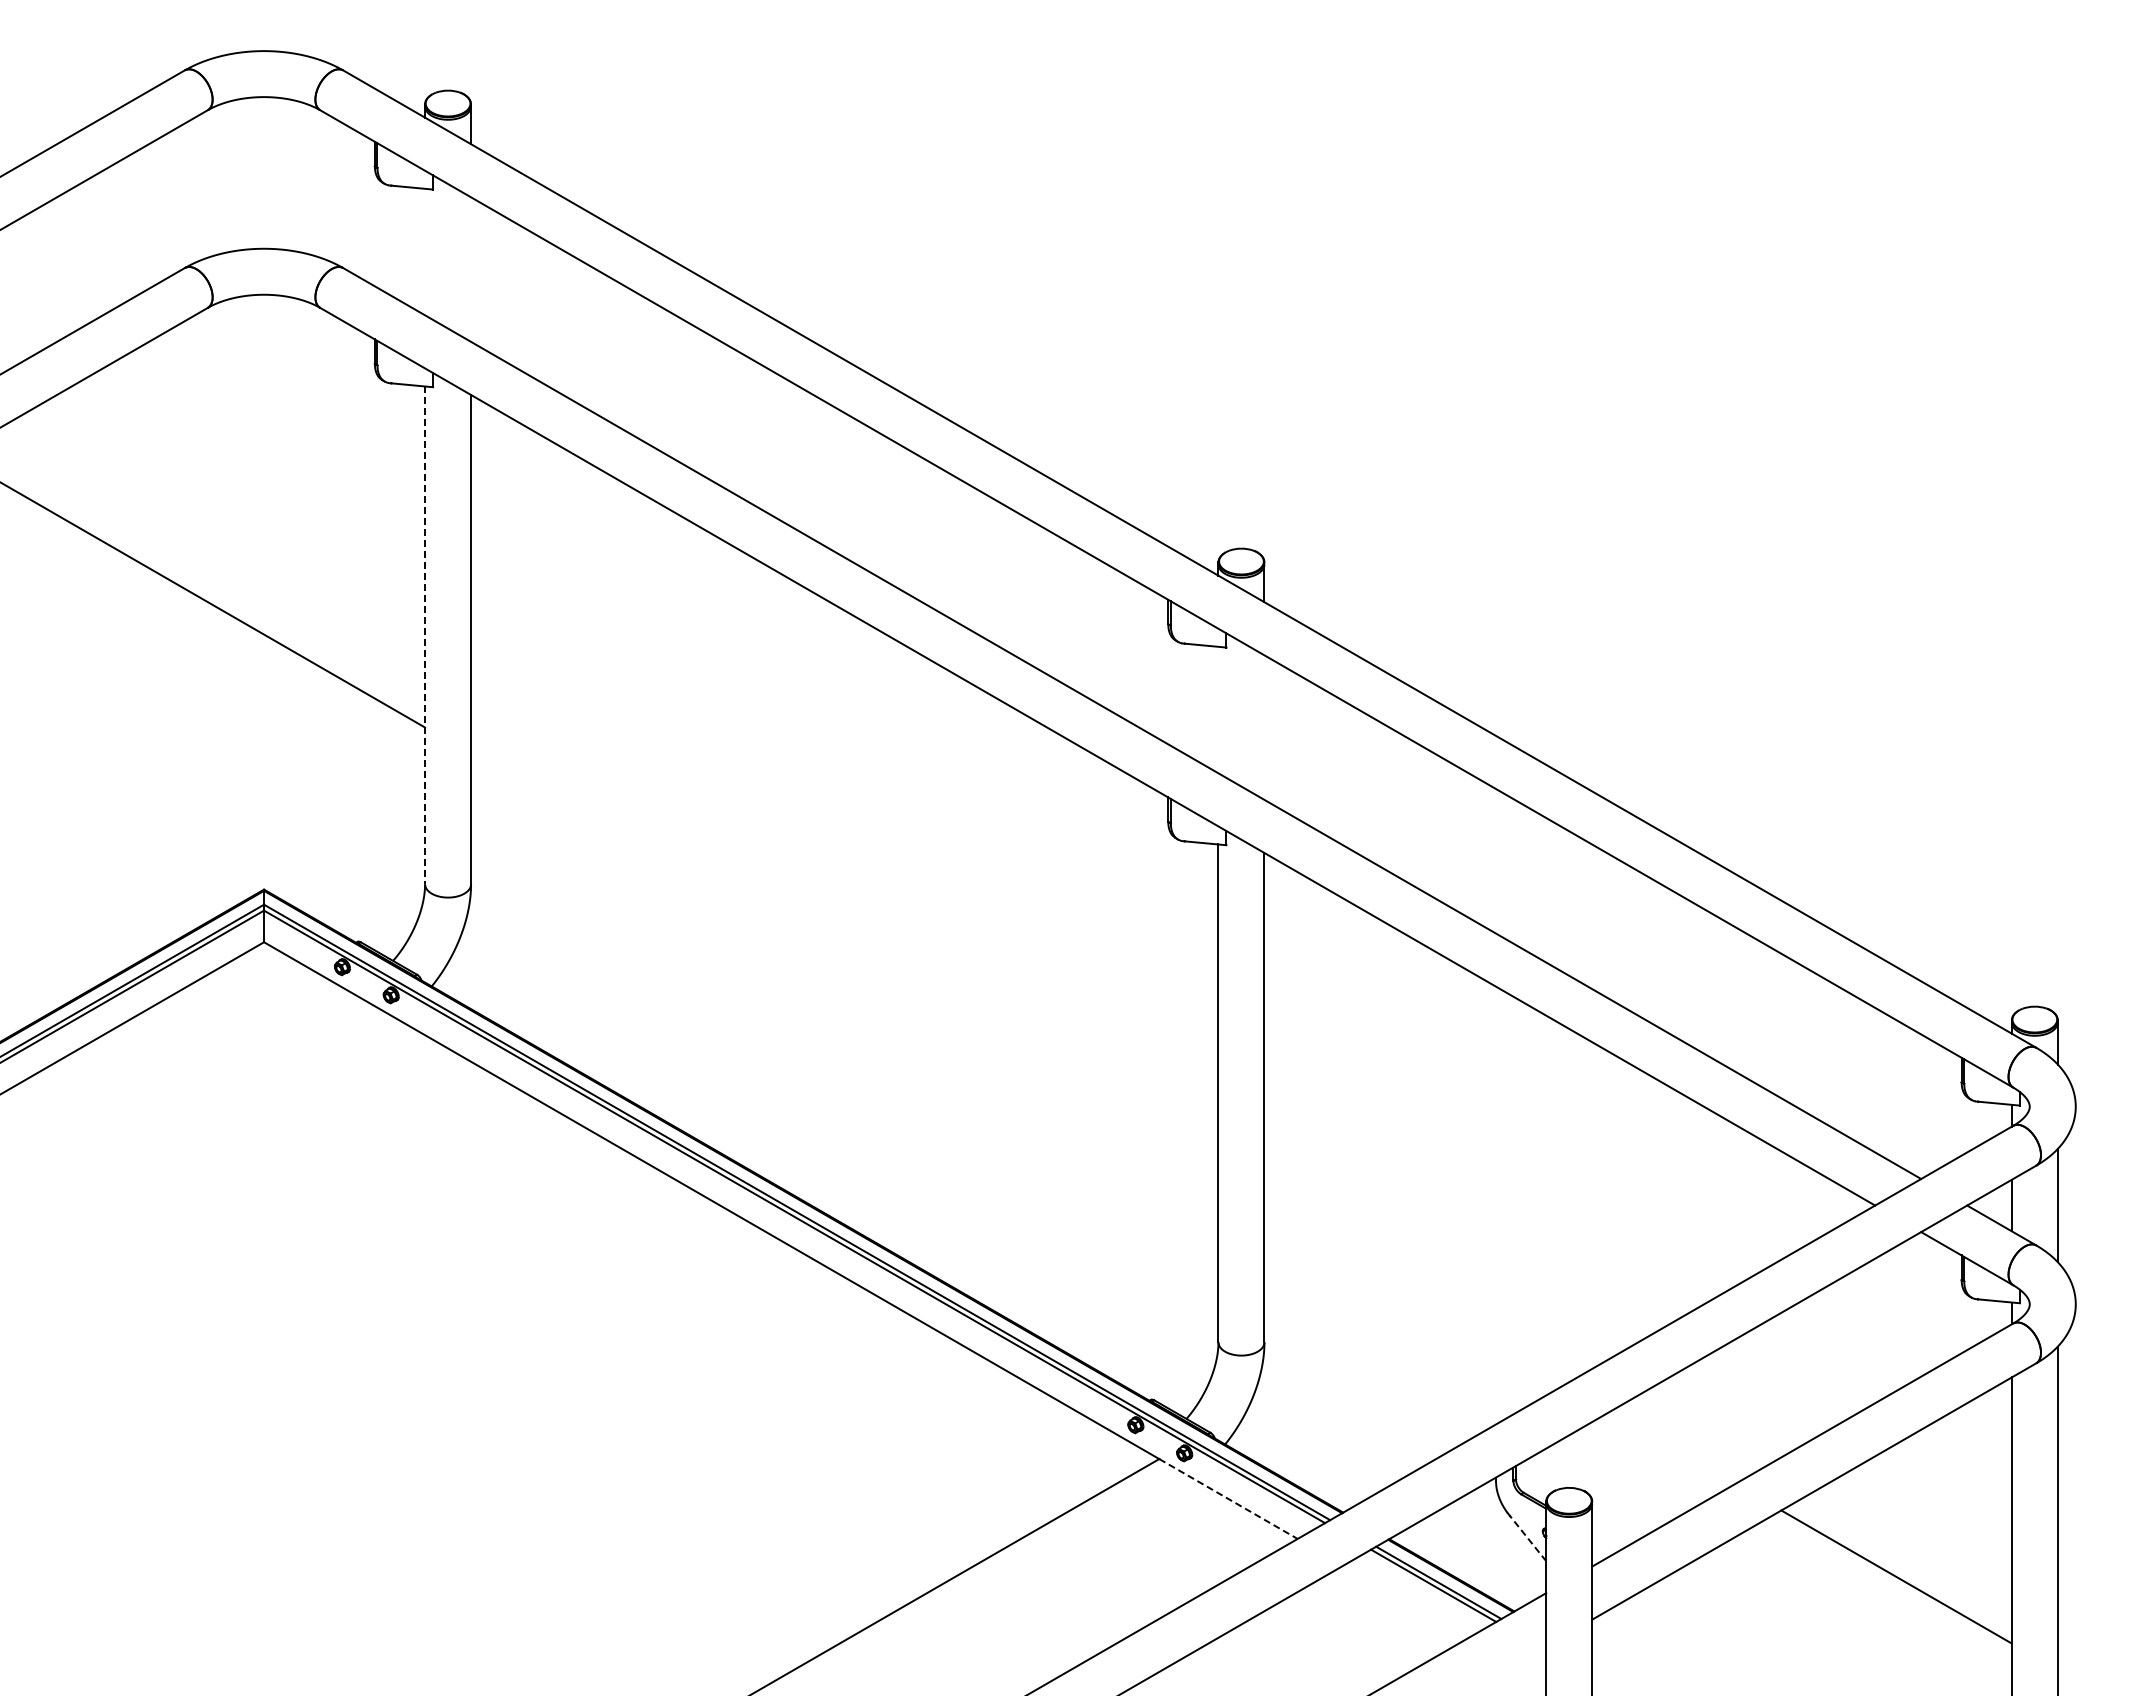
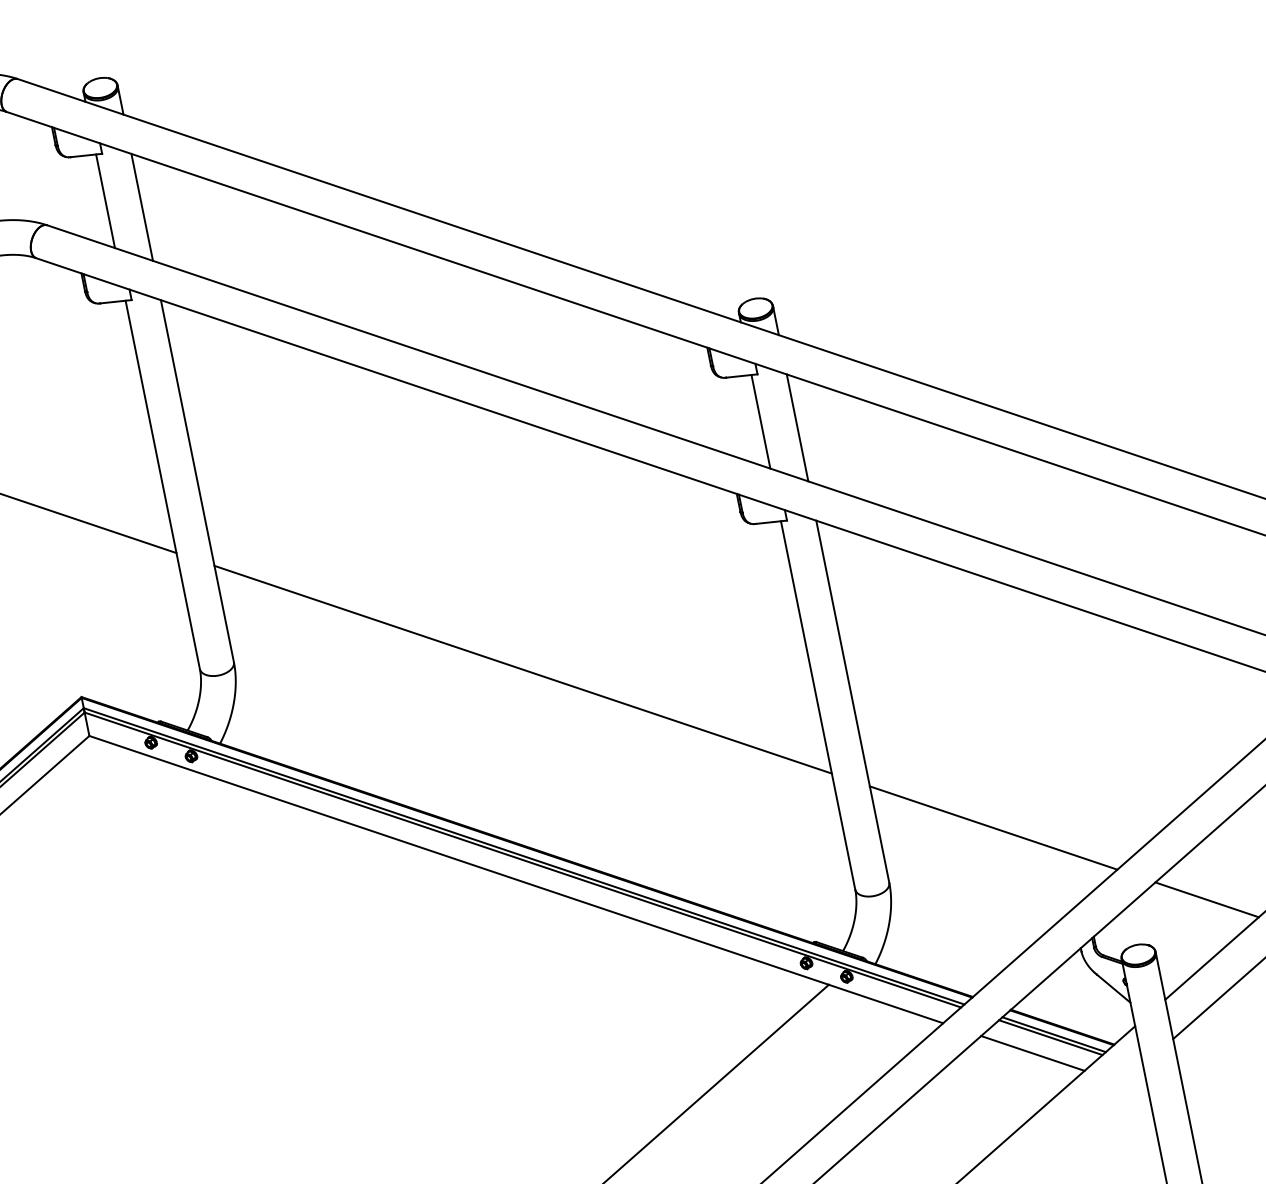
line: (425, 251) -> (105, 200), added
line: (471, 269) -> (142, 207), added
line: (425, 635) -> (163, 484), dashed -> solid
line: (1218, 709) -> (760, 421), added
line: (1264, 727) -> (797, 427), added
line: (844, 969) -> (522, 669), added
line: (1414, 1298) -> (993, 827), added
line: (1672, 1447) -> (1206, 899), added
line: (1228, 1499) -> (886, 1004), dashed -> solid
line: (1527, 1538) -> (1113, 988), dashed -> solid
line: (1405, 1601) -> (1032, 1053), added

